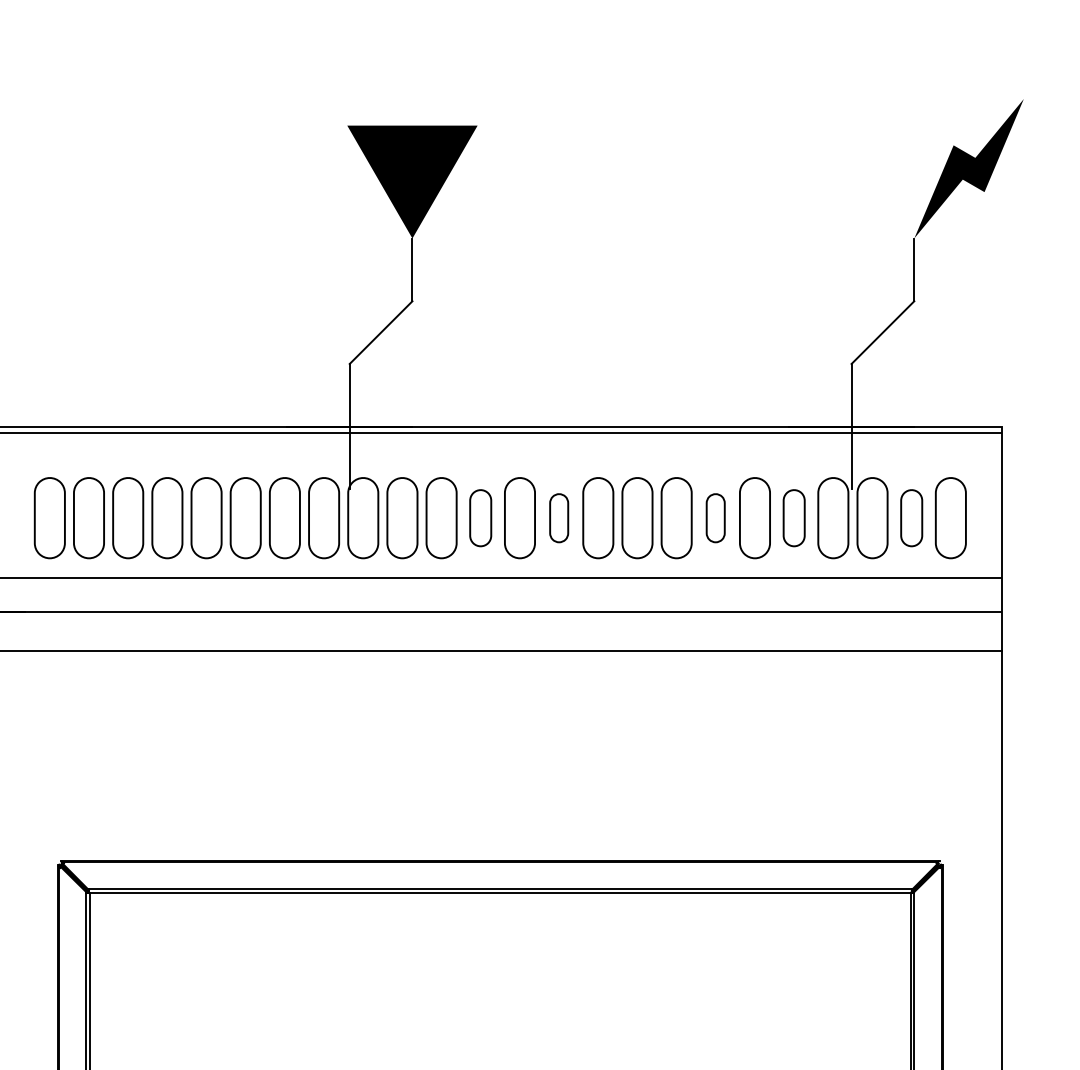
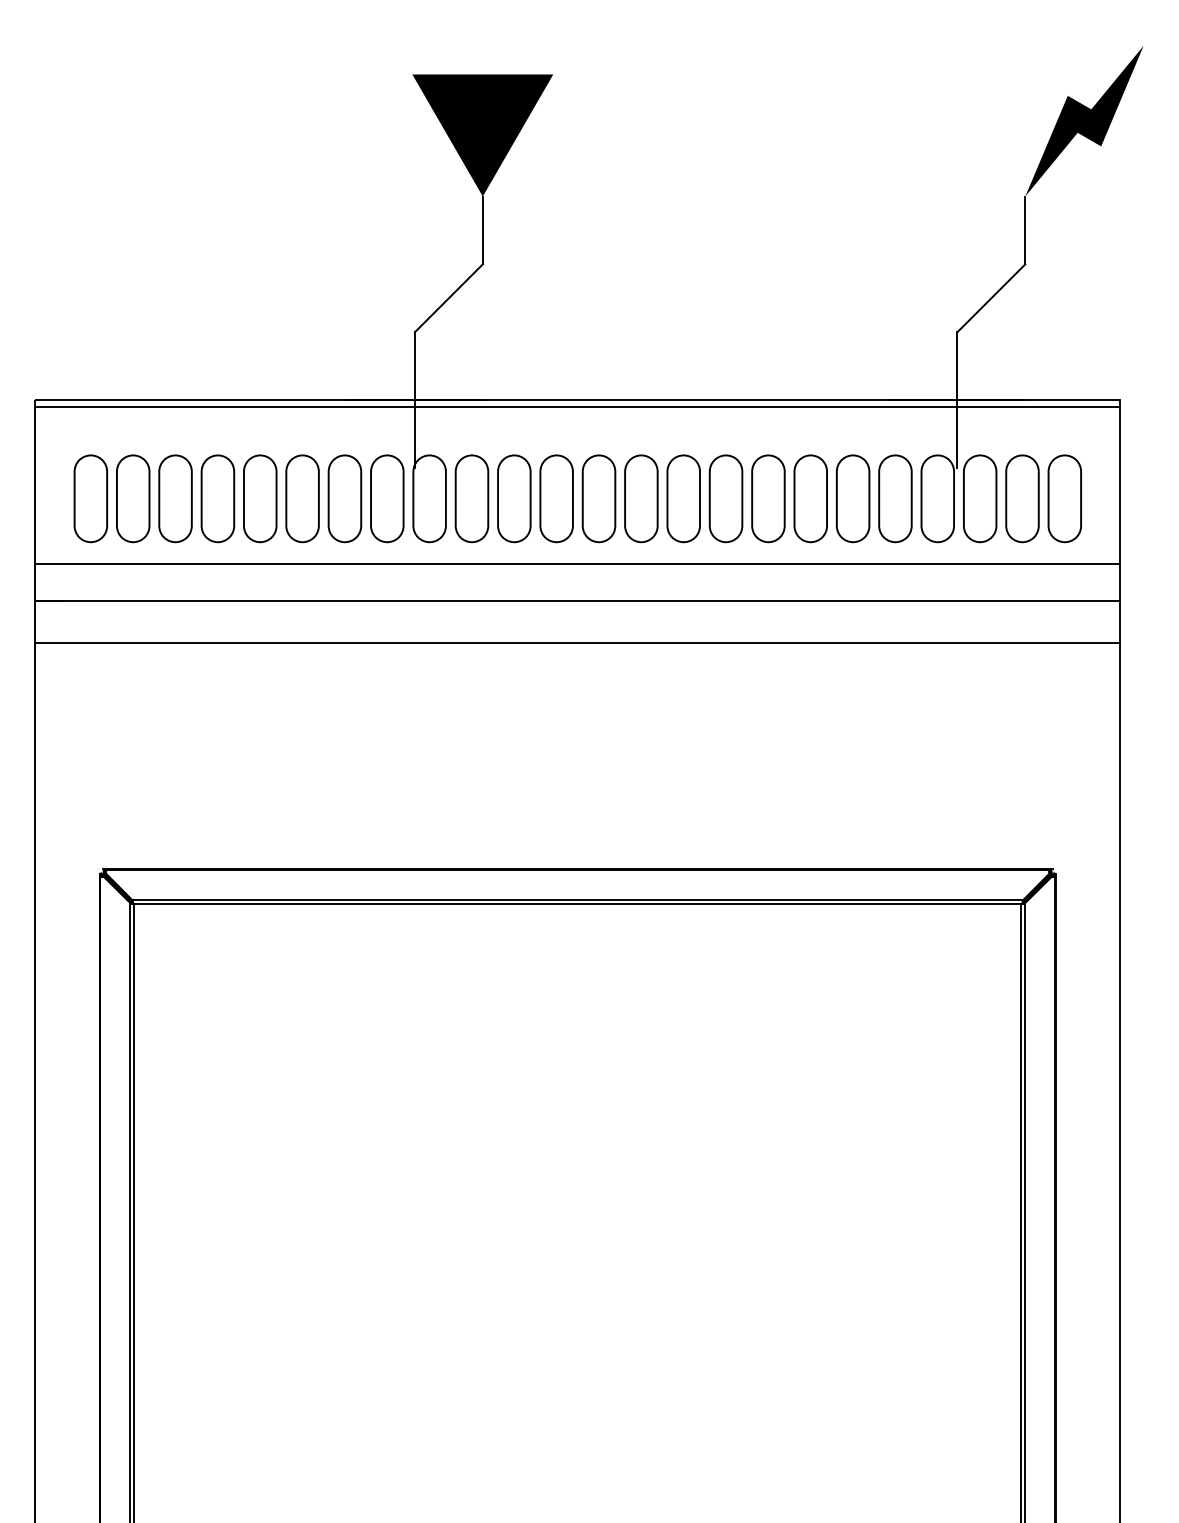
part: (480, 517) -> (556, 498), size x1.43
part: (559, 517) -> (641, 498), size x1.67
part: (715, 517) -> (810, 498), size x1.67
part: (794, 517) -> (895, 498), size x1.43
part: (911, 517) -> (1022, 498), size x1.43

